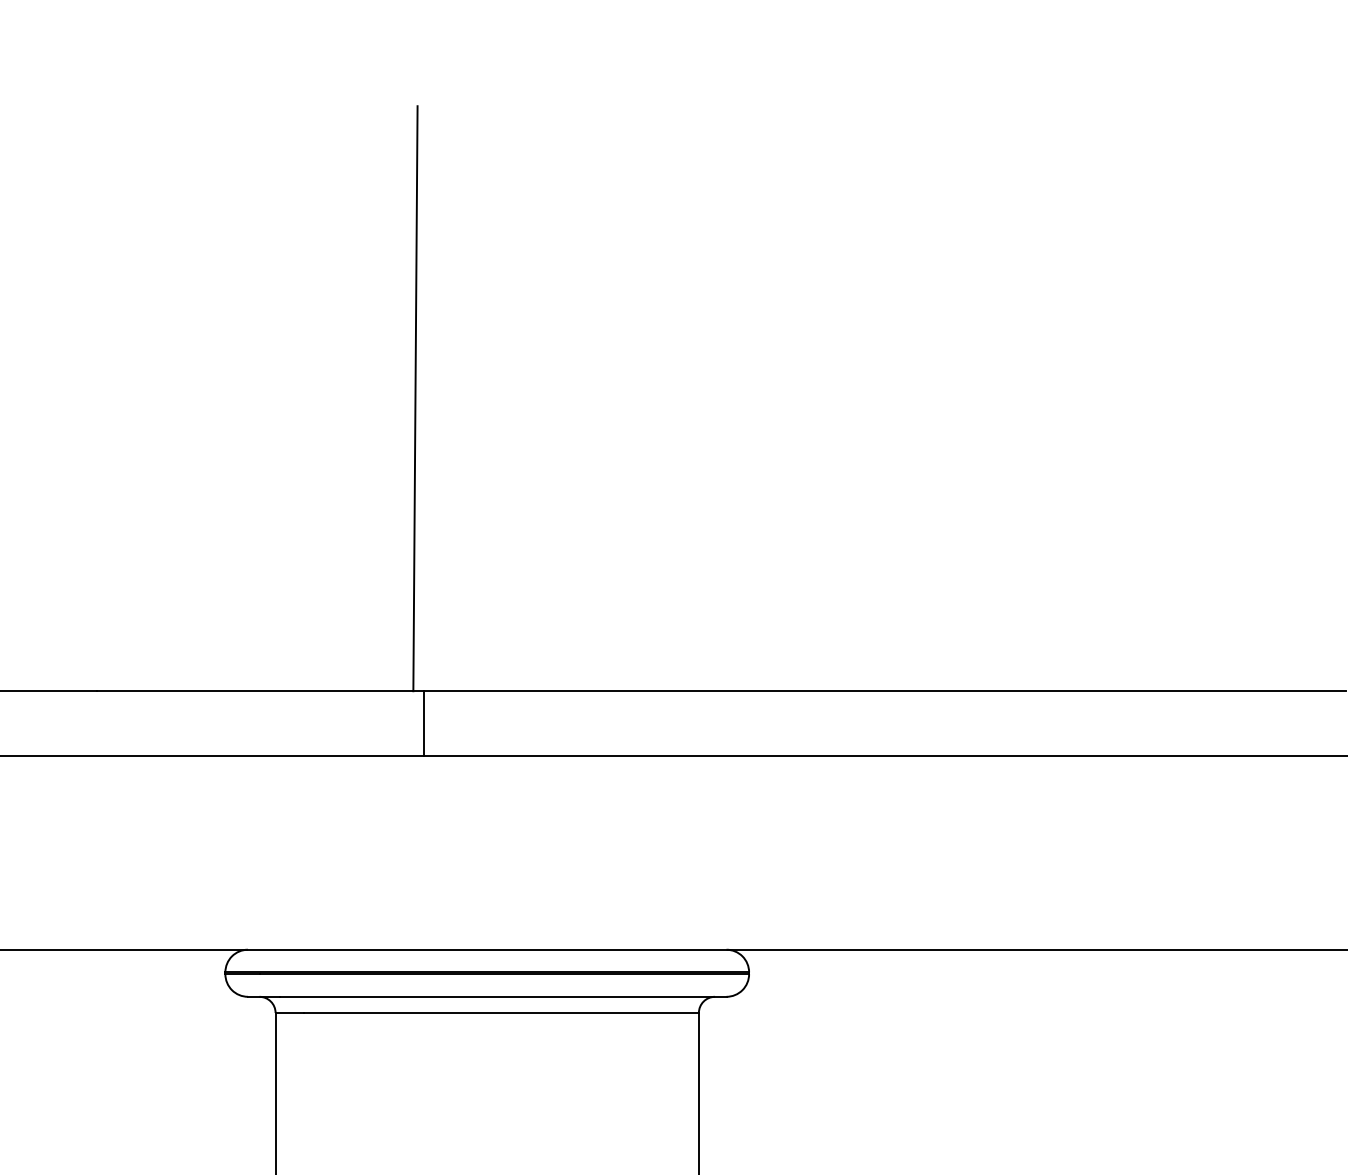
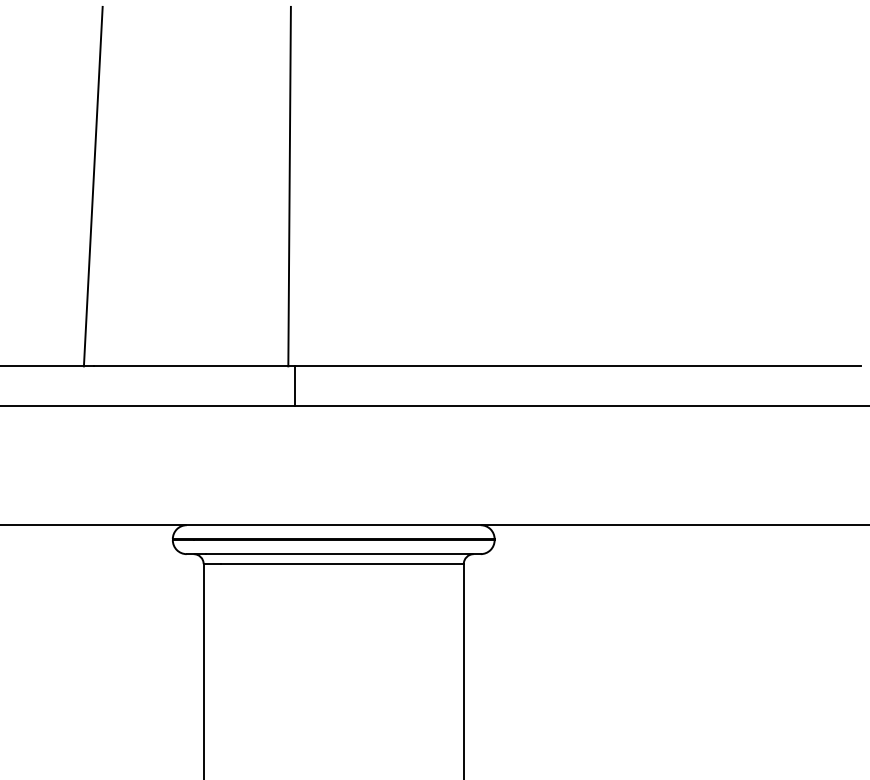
line: (94, 398) -> (92, 186), added

